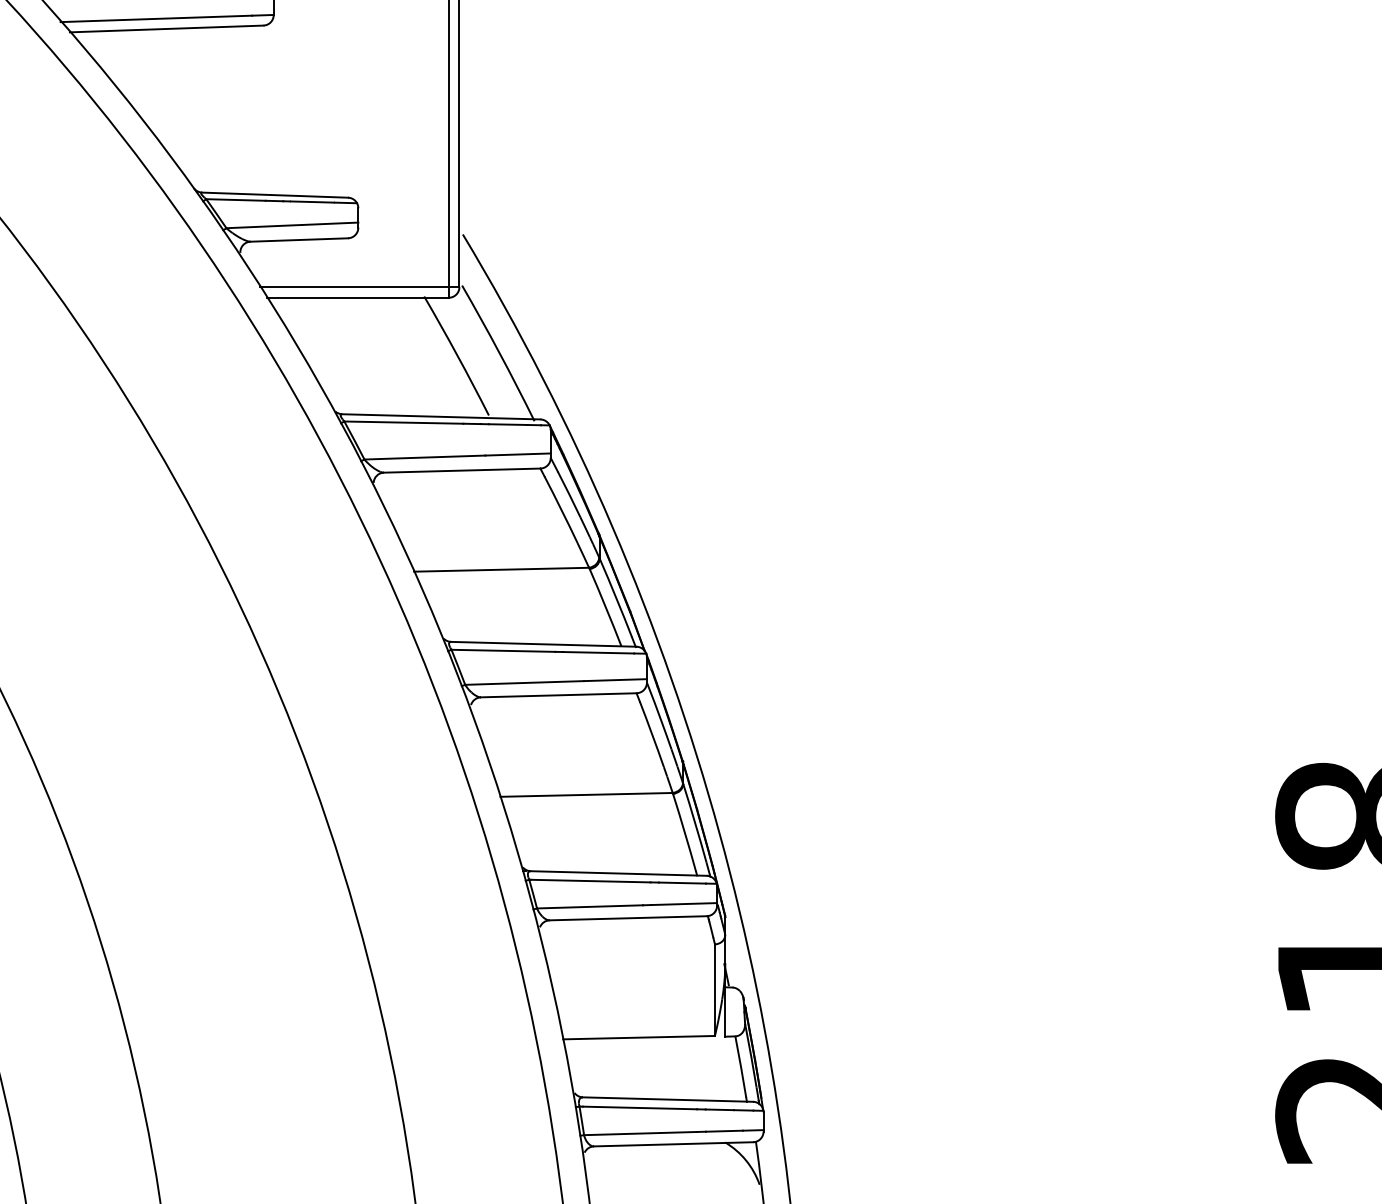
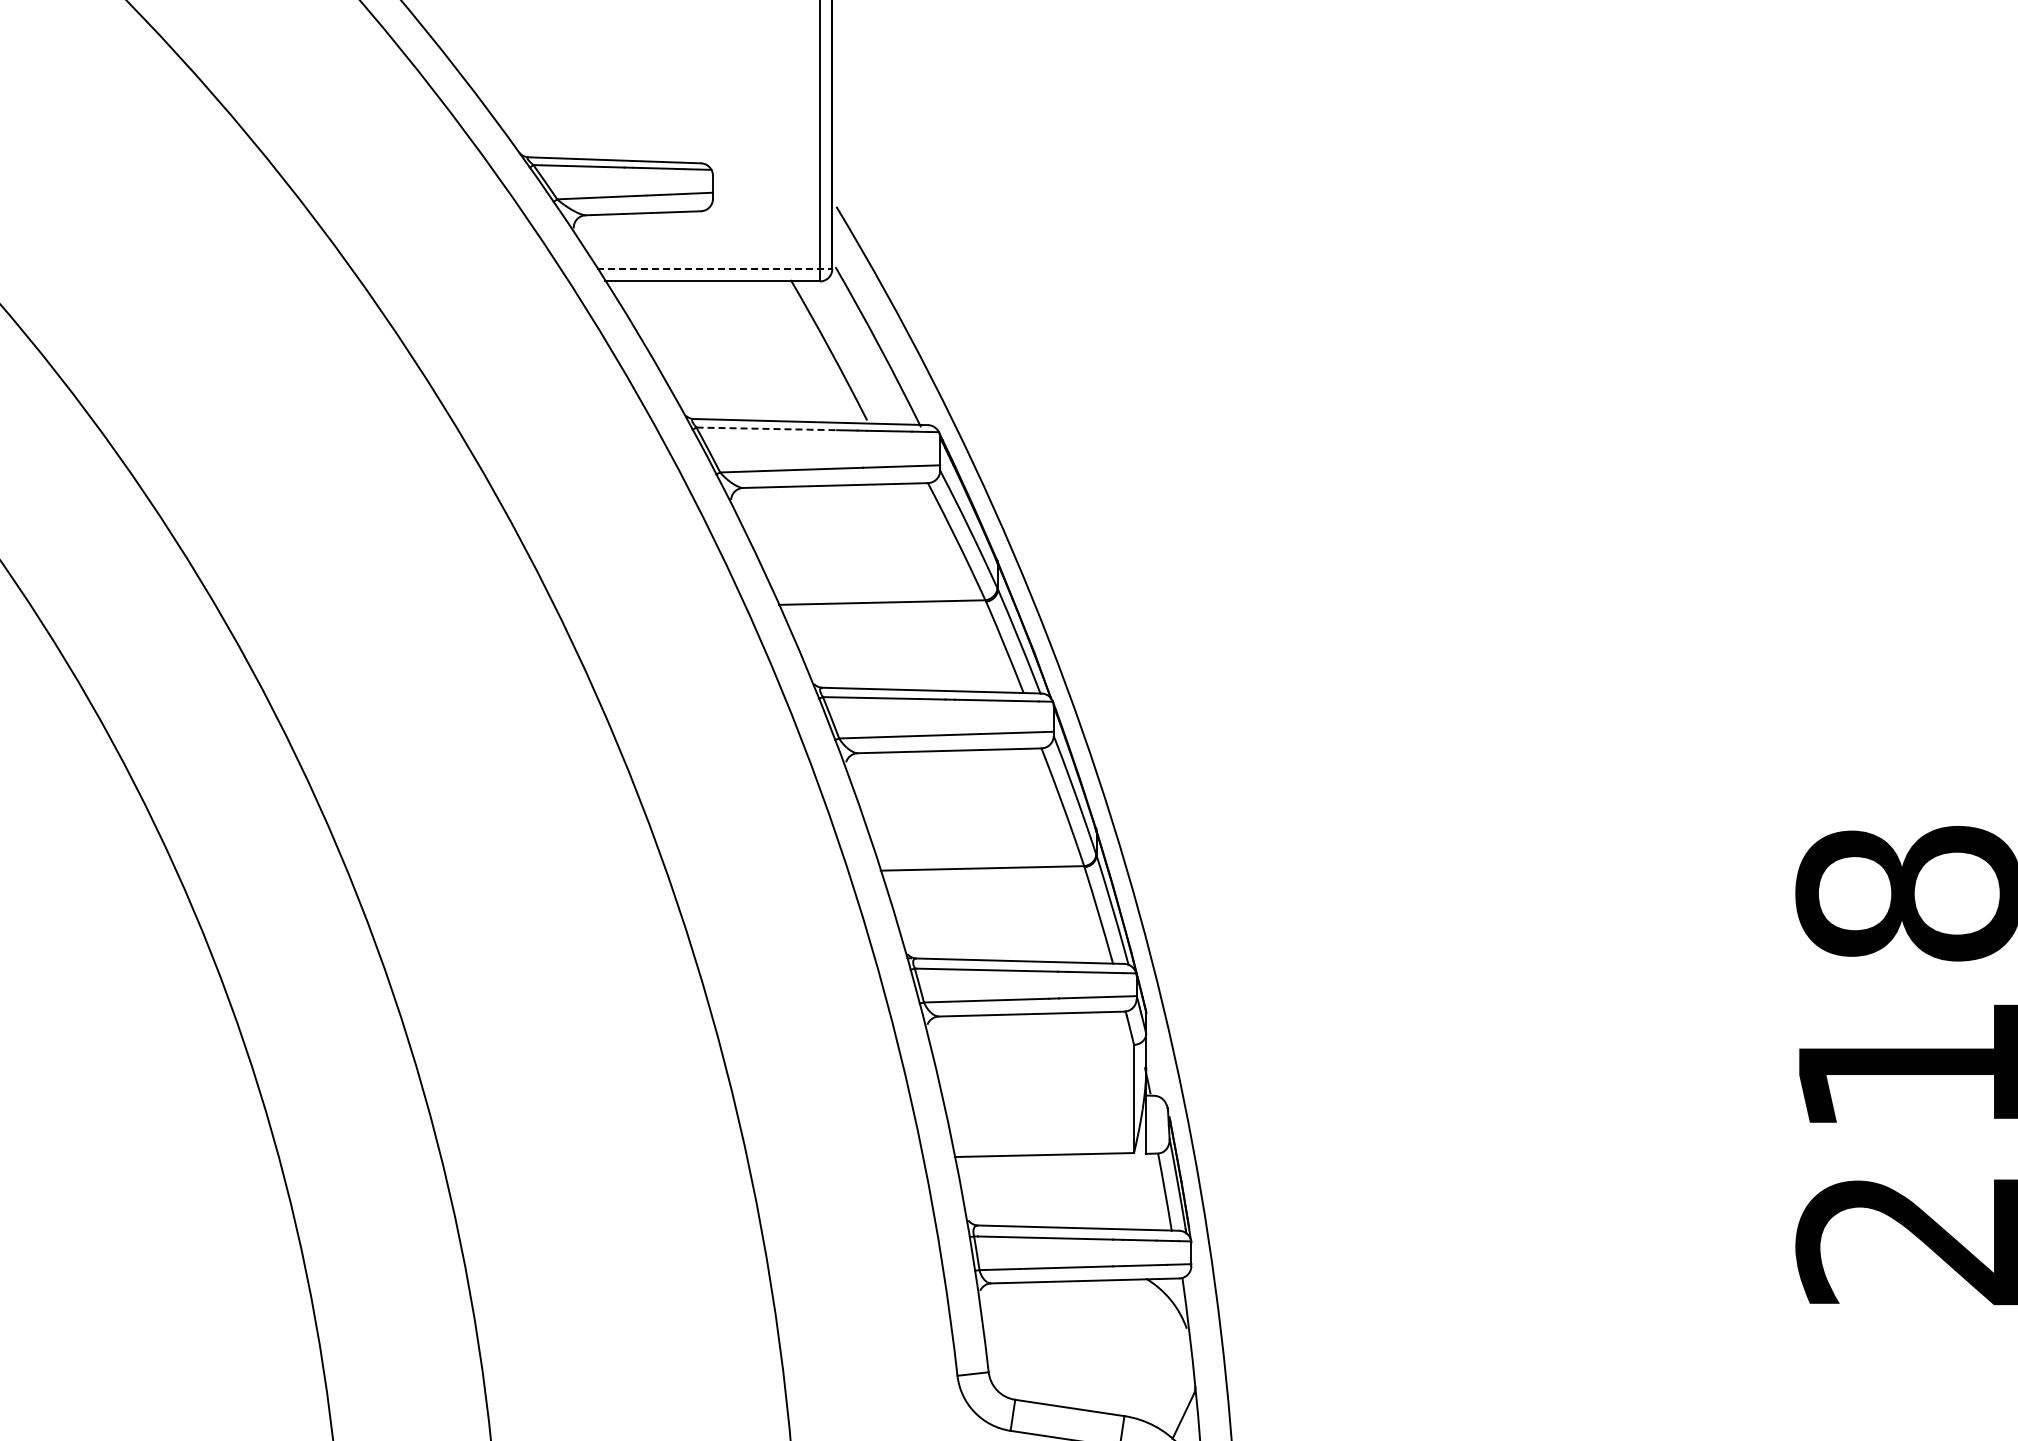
line: (360, 286) -> (715, 268), solid -> dashed
line: (404, 422) -> (767, 428), solid -> dashed

